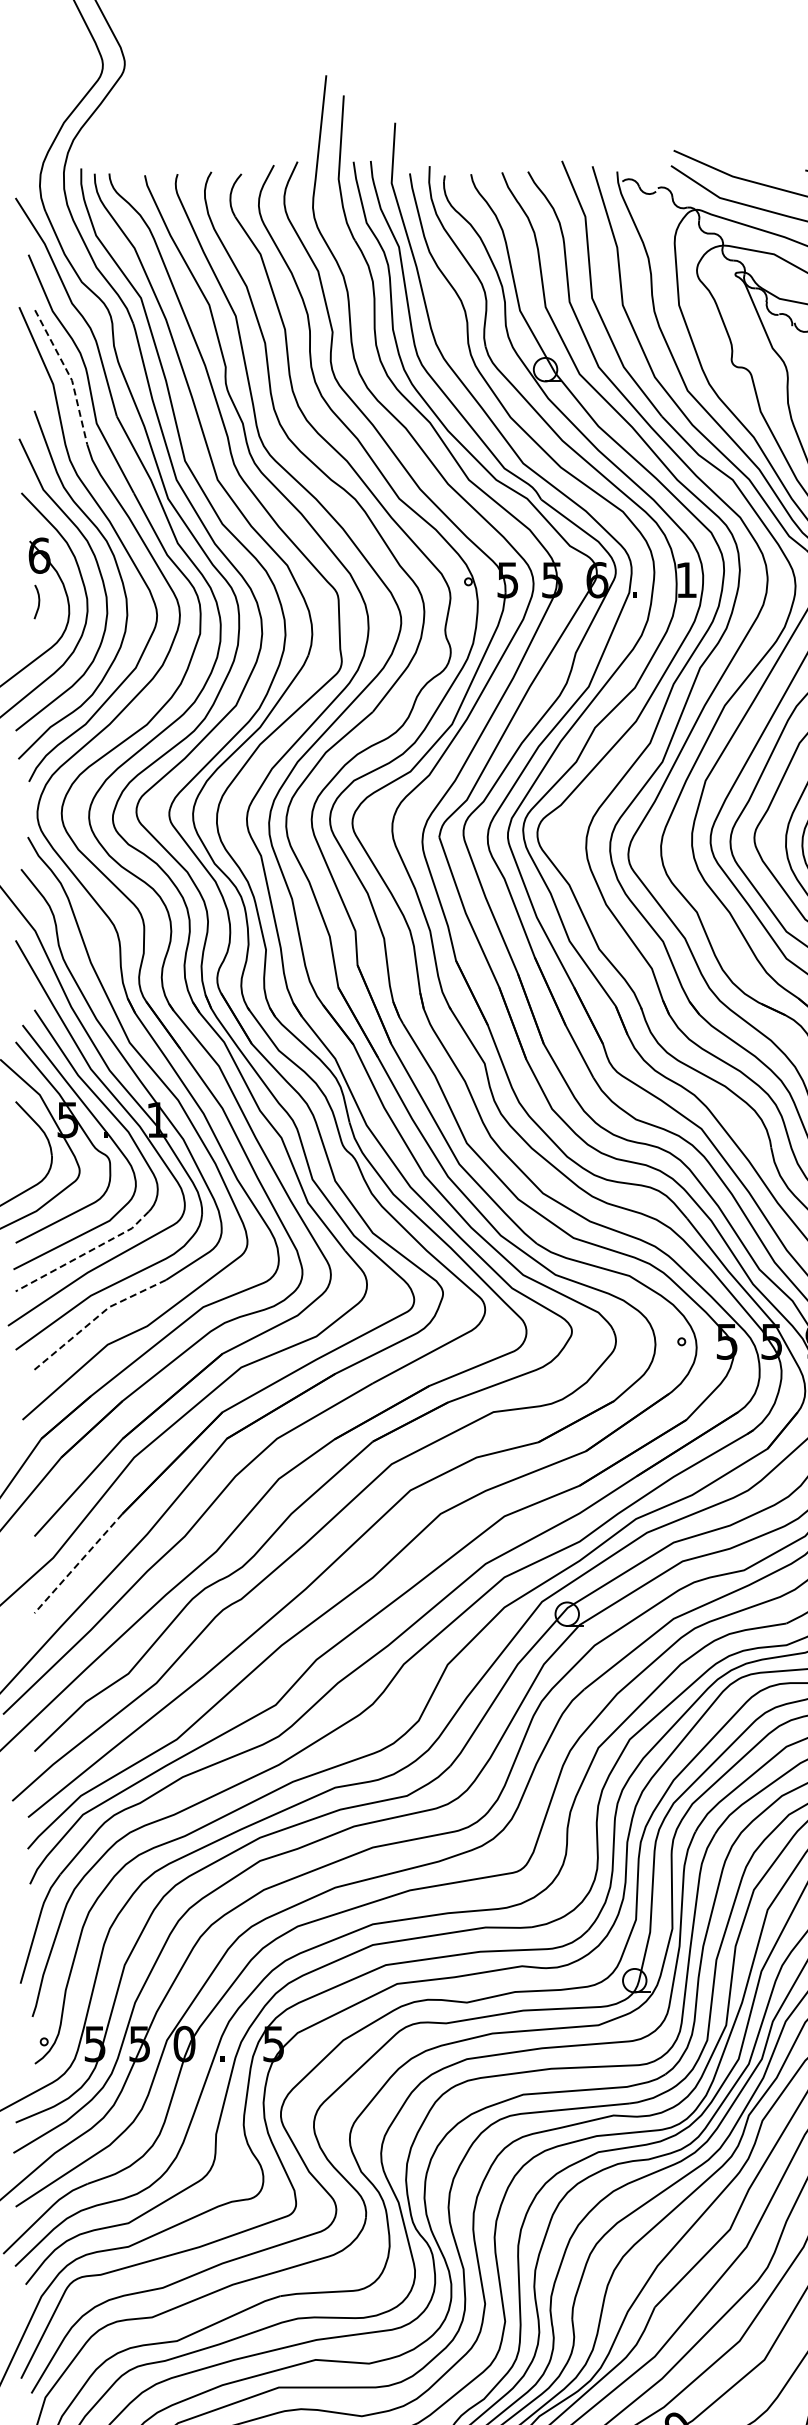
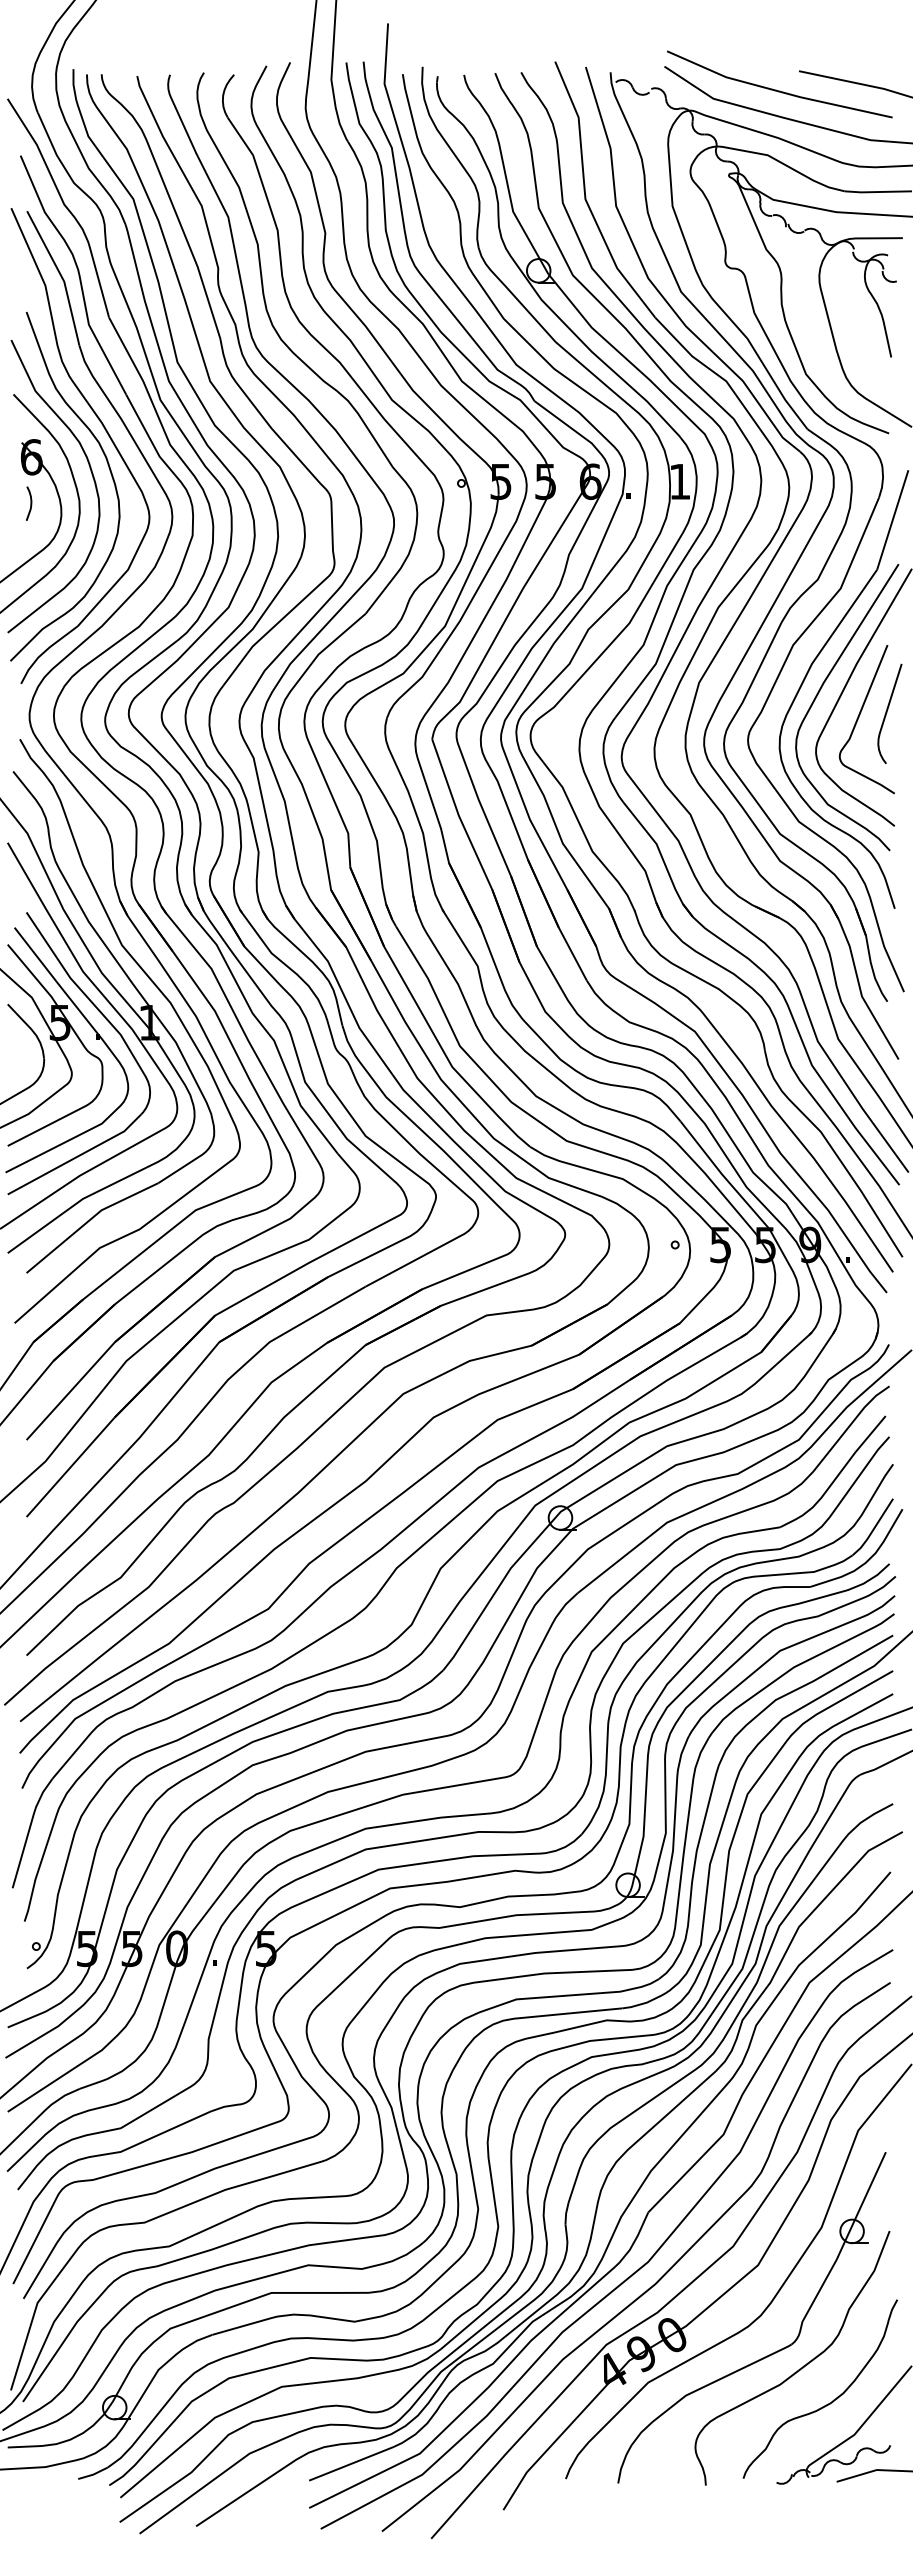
line: (69, 375) -> (61, 276), dashed -> solid
line: (85, 1253) -> (77, 1156), dashed -> solid
line: (96, 1318) -> (88, 1221), dashed -> solid
line: (78, 1563) -> (70, 1467), dashed -> solid

